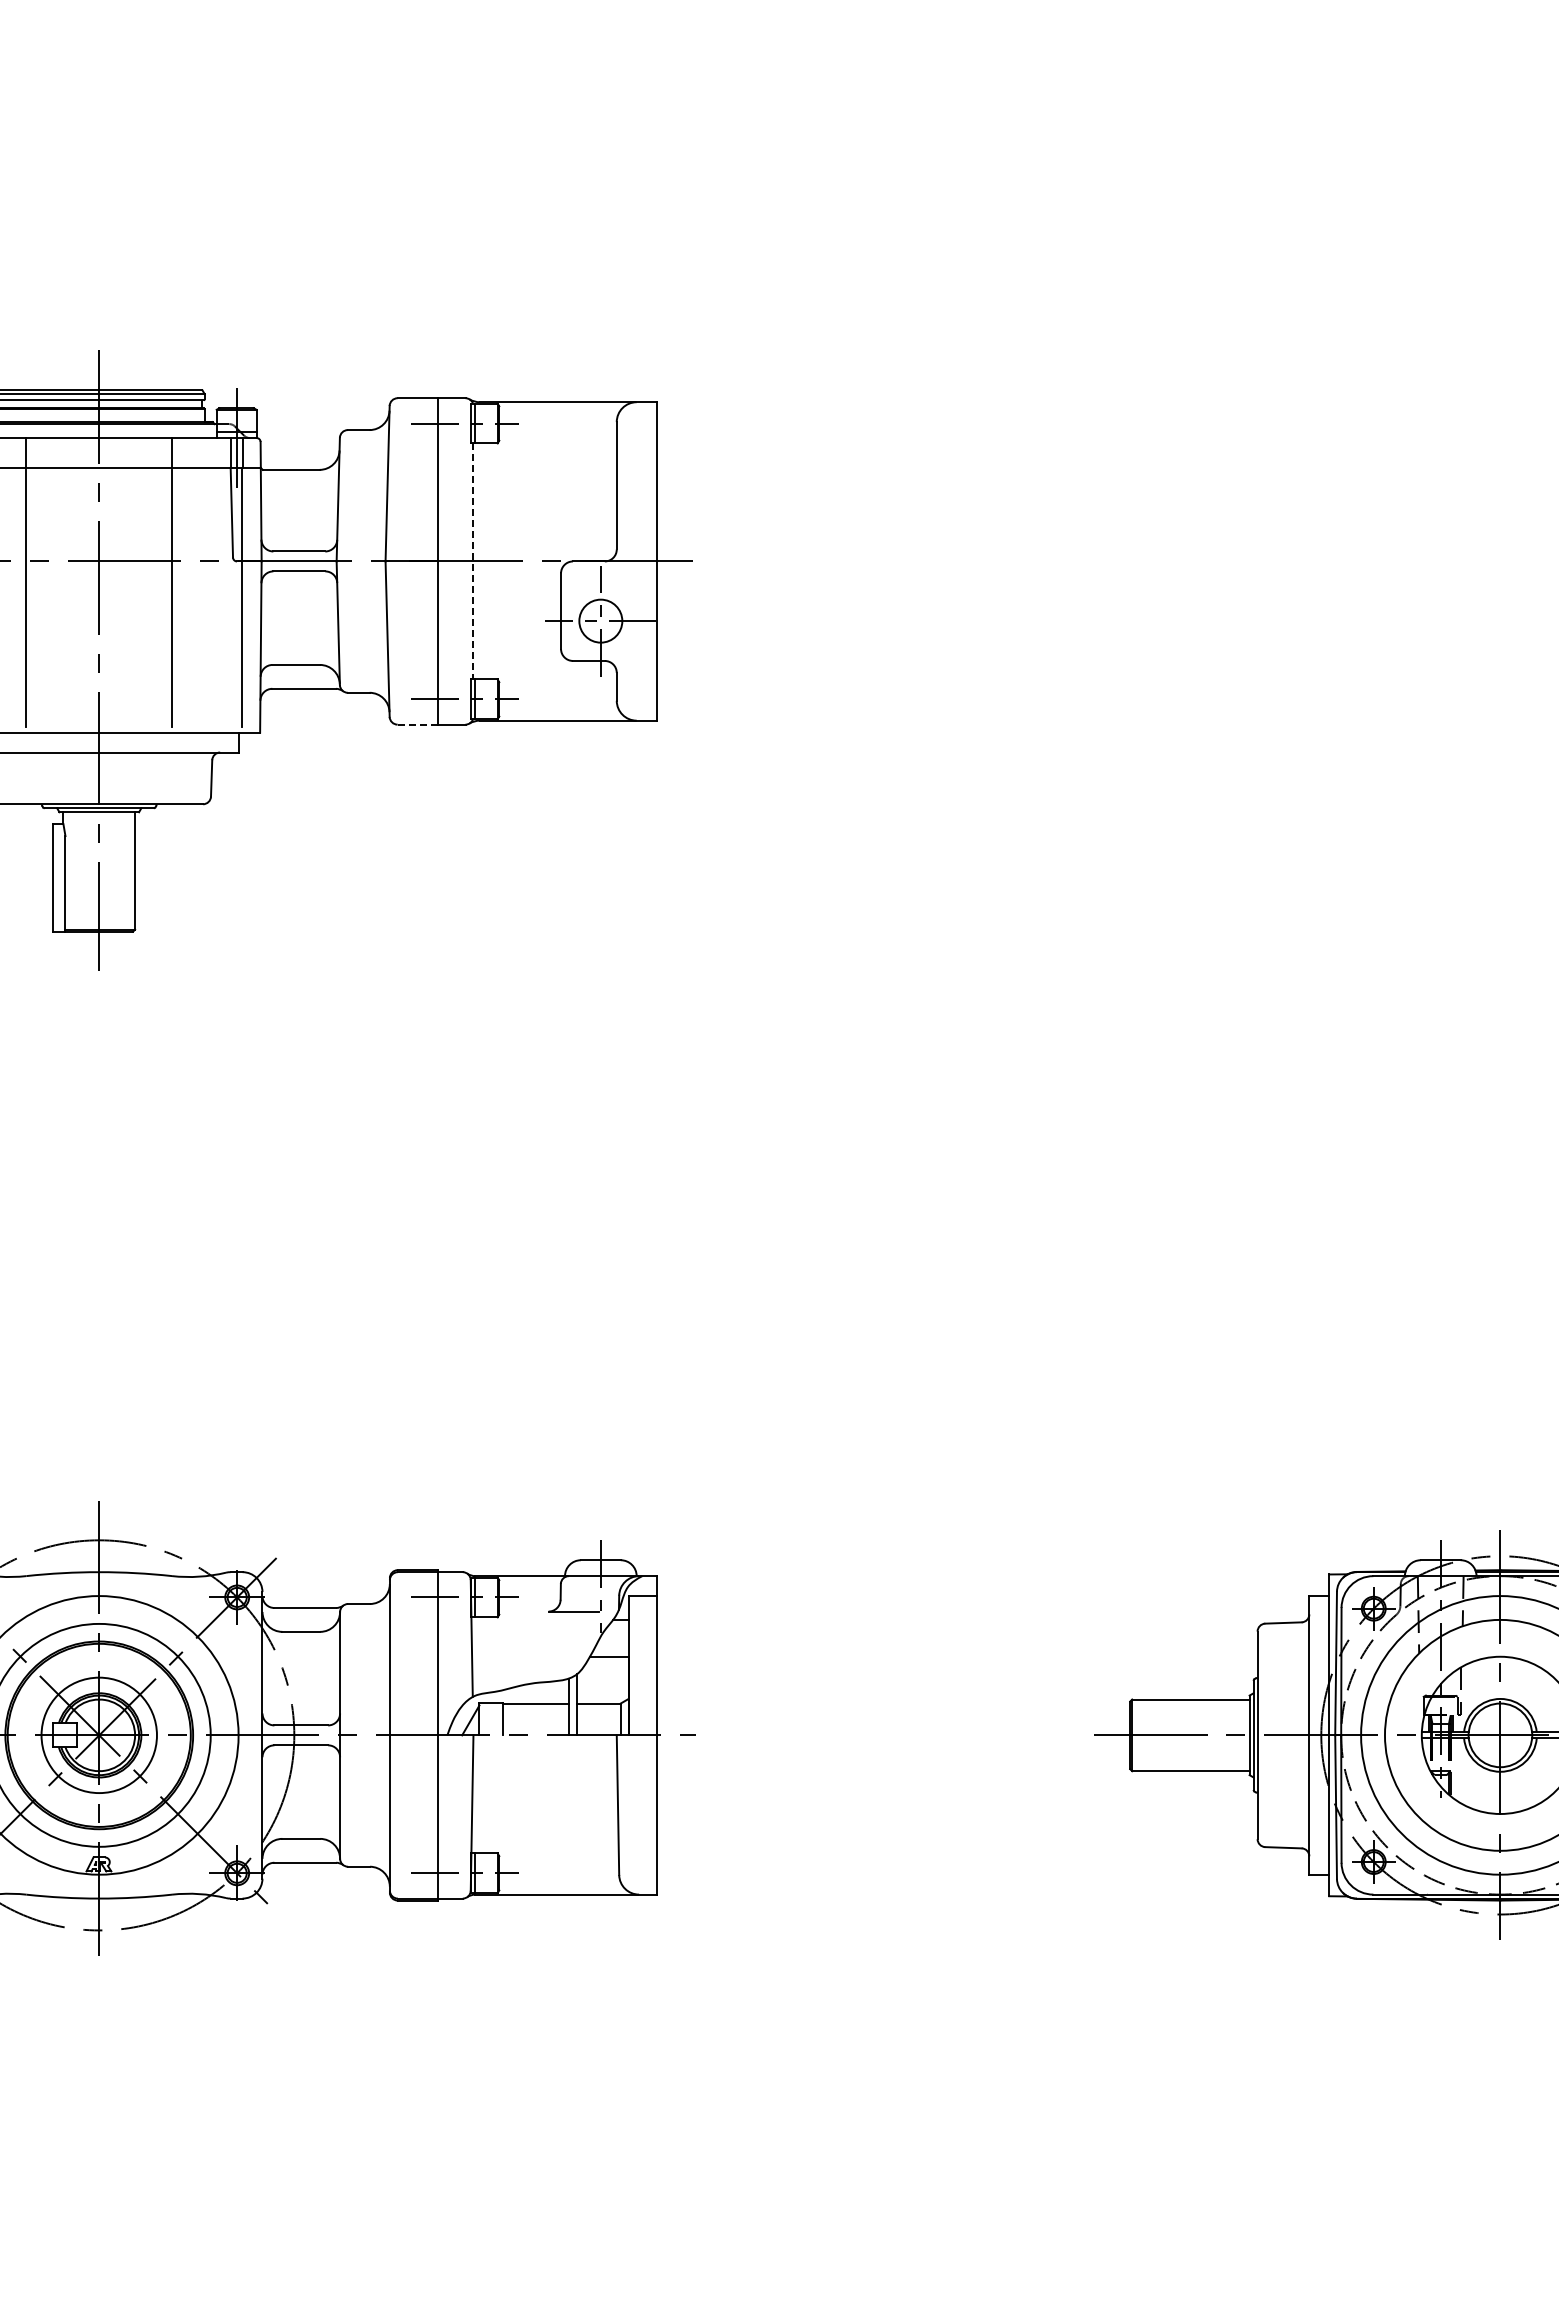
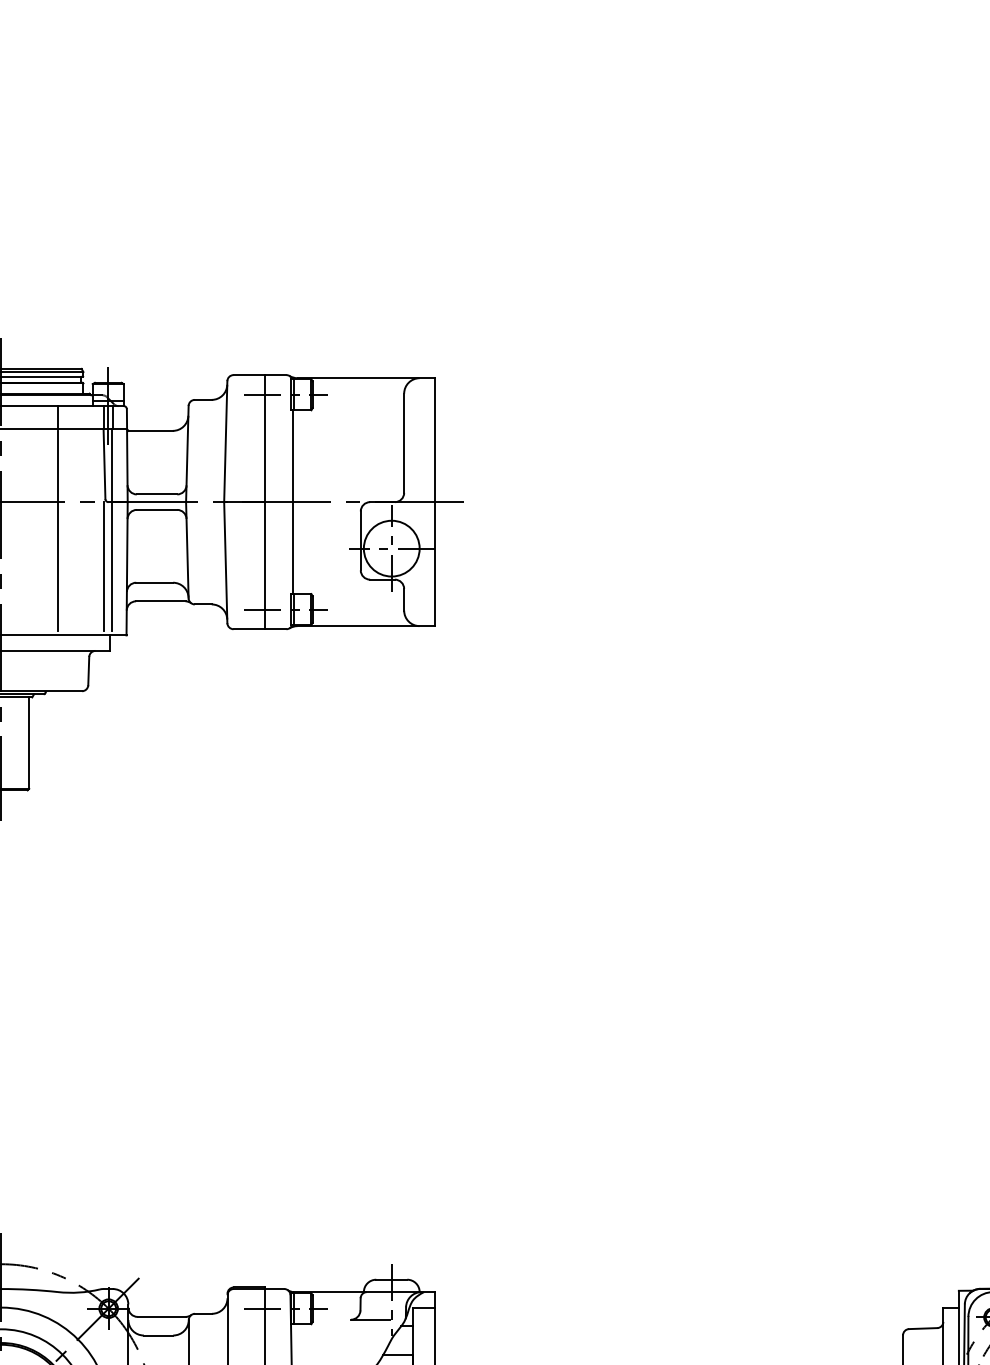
line: (473, 561) -> (292, 502), dashed -> solid
circle: (600, 620) -> (391, 548), size x1.67
line: (230, 643) -> (103, 566), added
line: (418, 724) -> (249, 629), dashed -> solid

